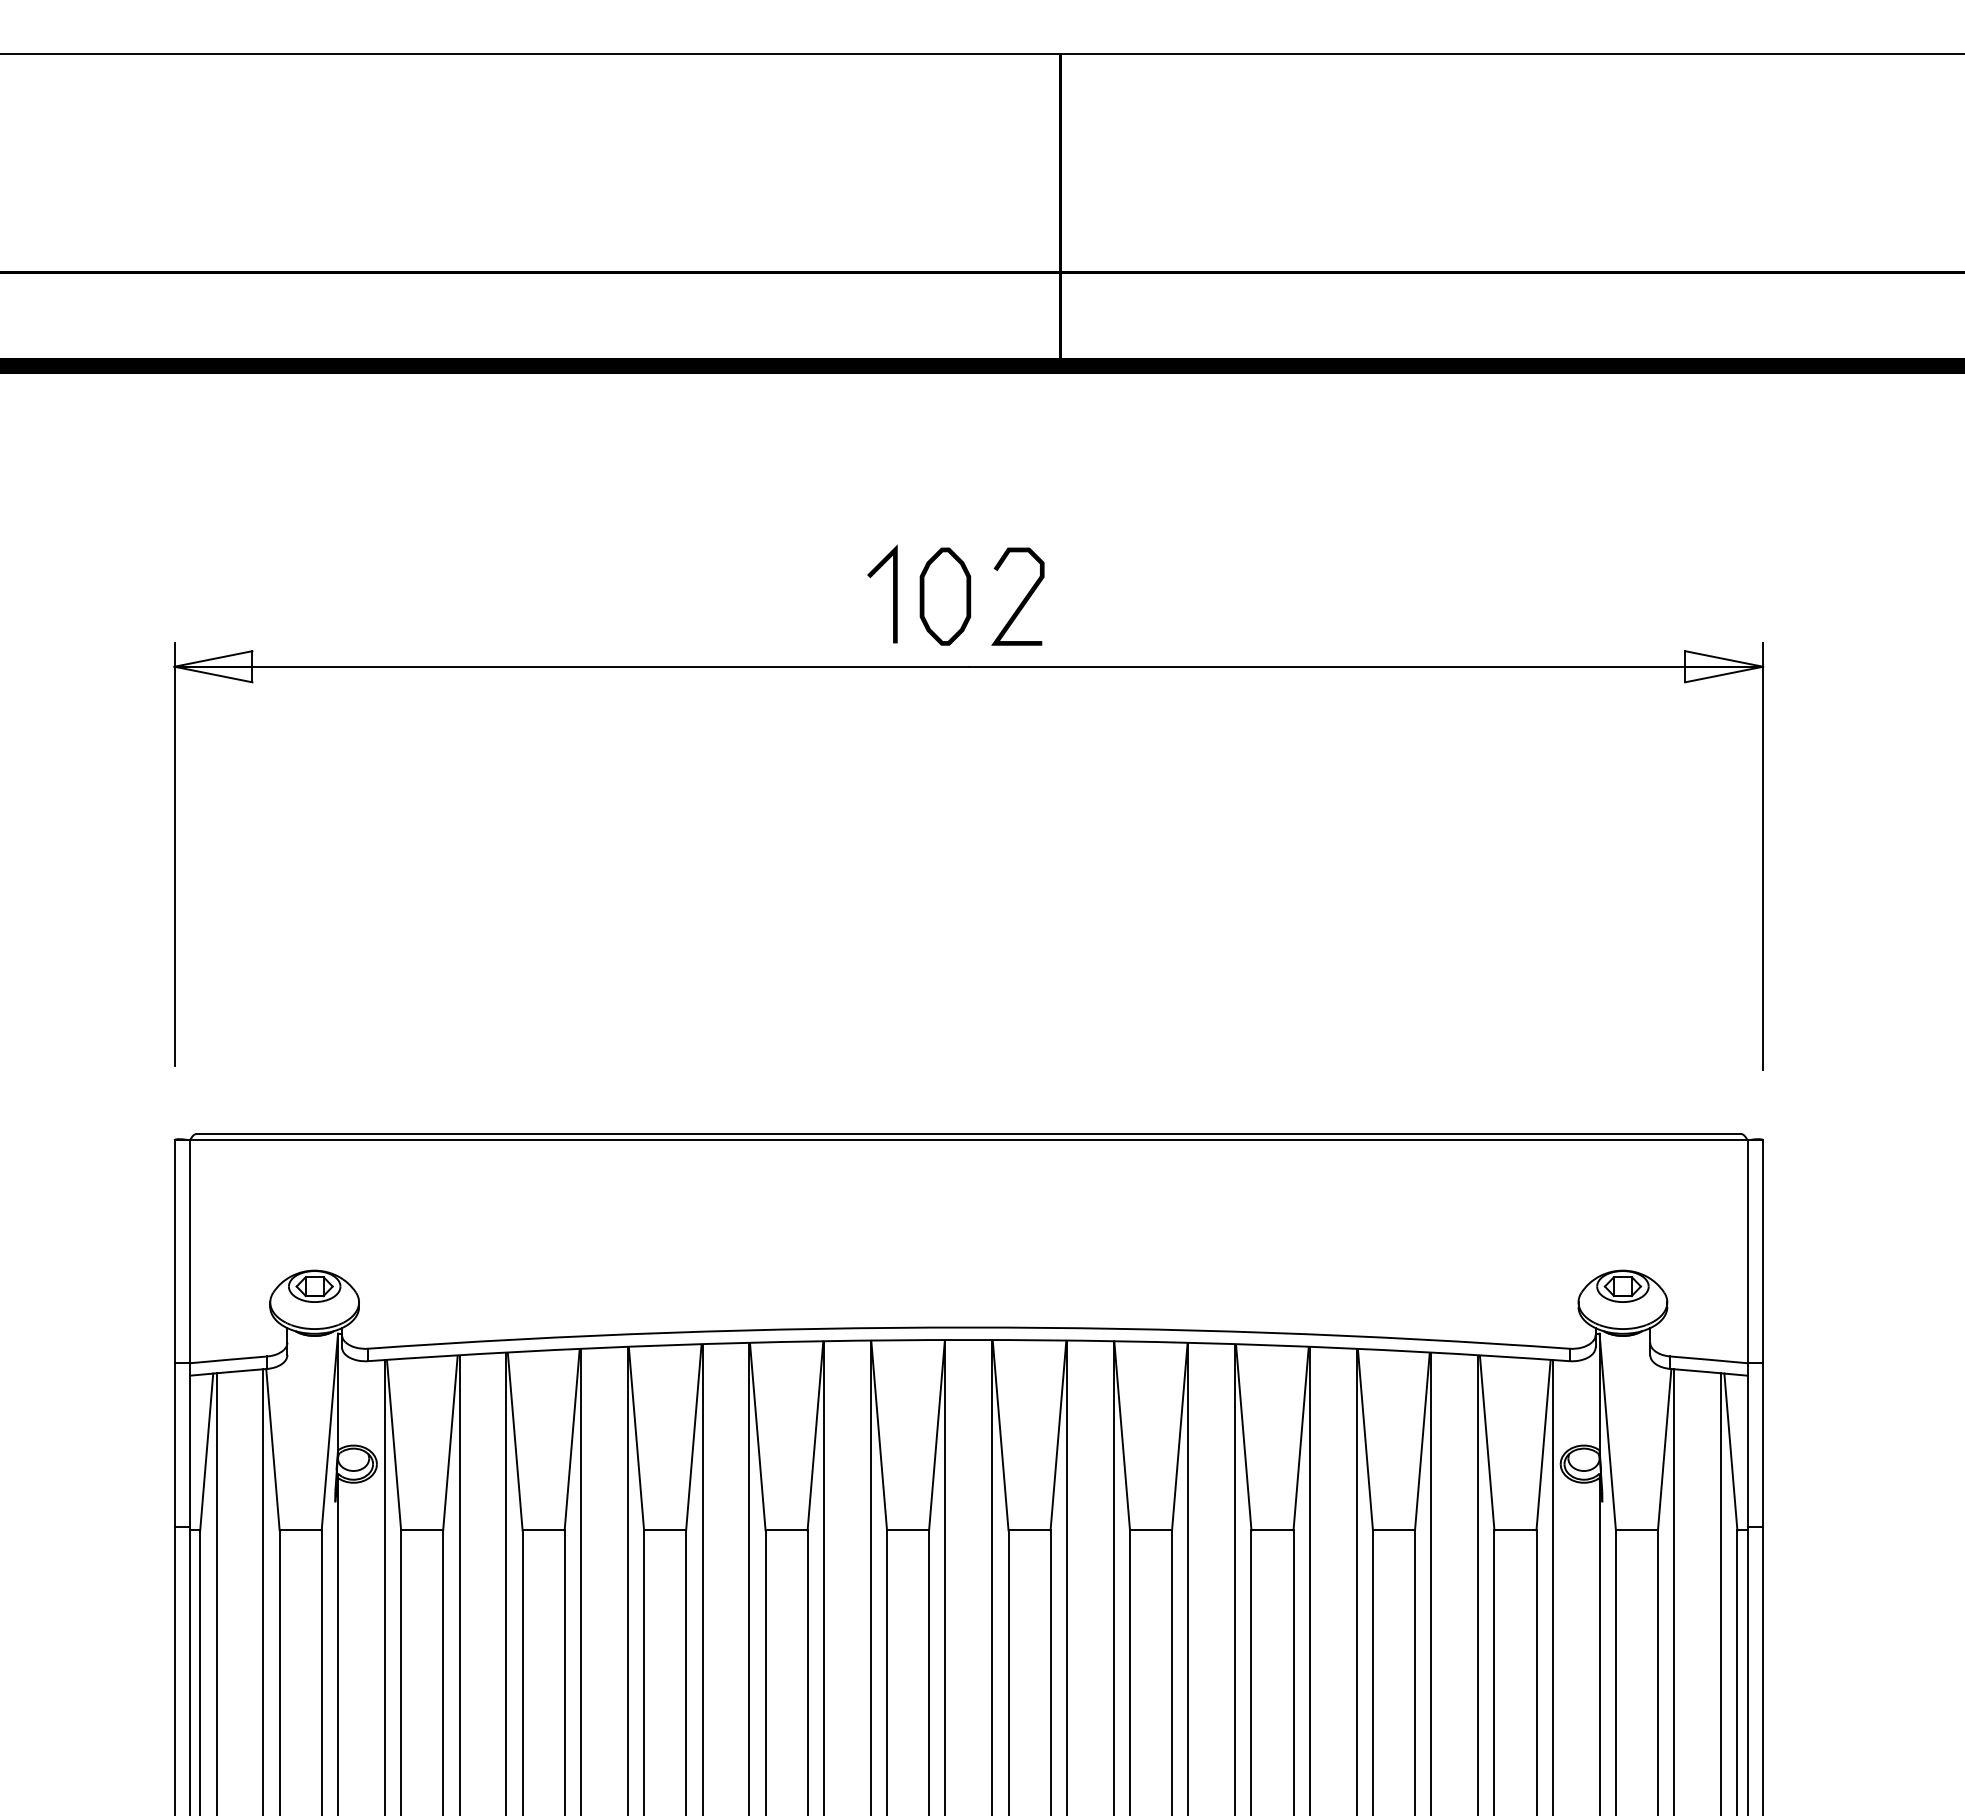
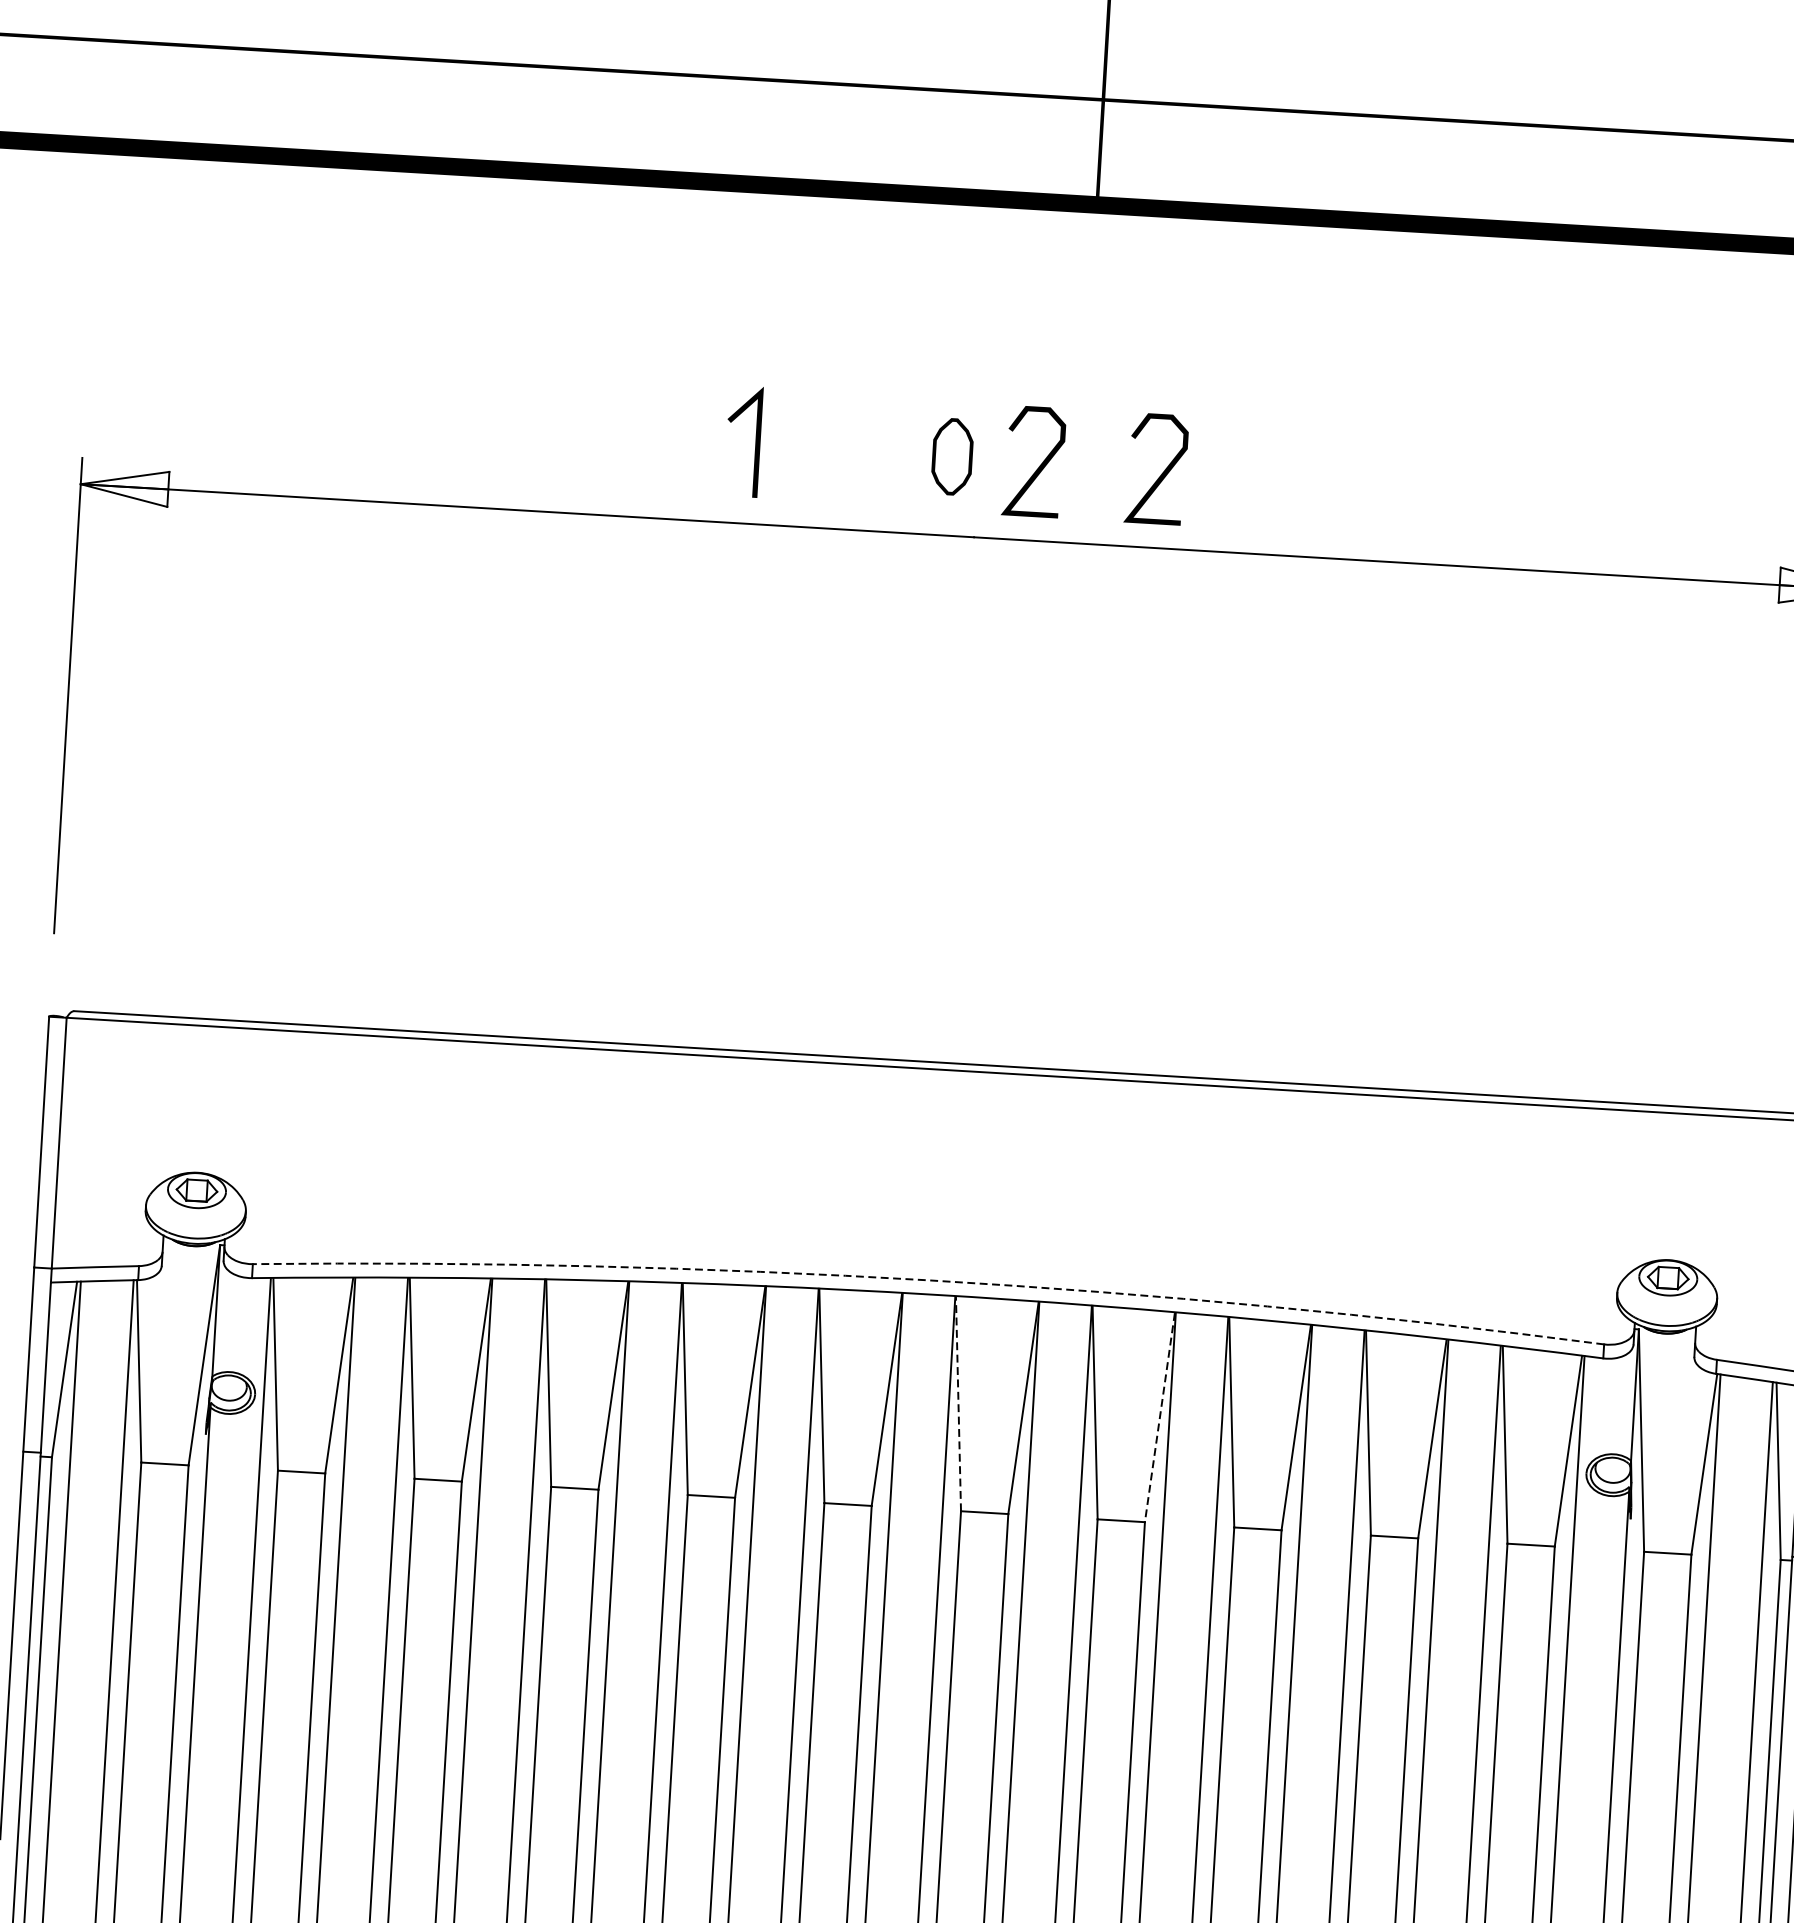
line: (893, 593) -> (755, 441), moved
part: (945, 596) -> (952, 456), size x0.7
curve: (1131, 600) -> (1161, 473), added
arc: (968, 1327) -> (929, 1280), solid -> dashed
line: (1000, 1435) -> (958, 1403), solid -> dashed
line: (1179, 1437) -> (1159, 1418), solid -> dashed

